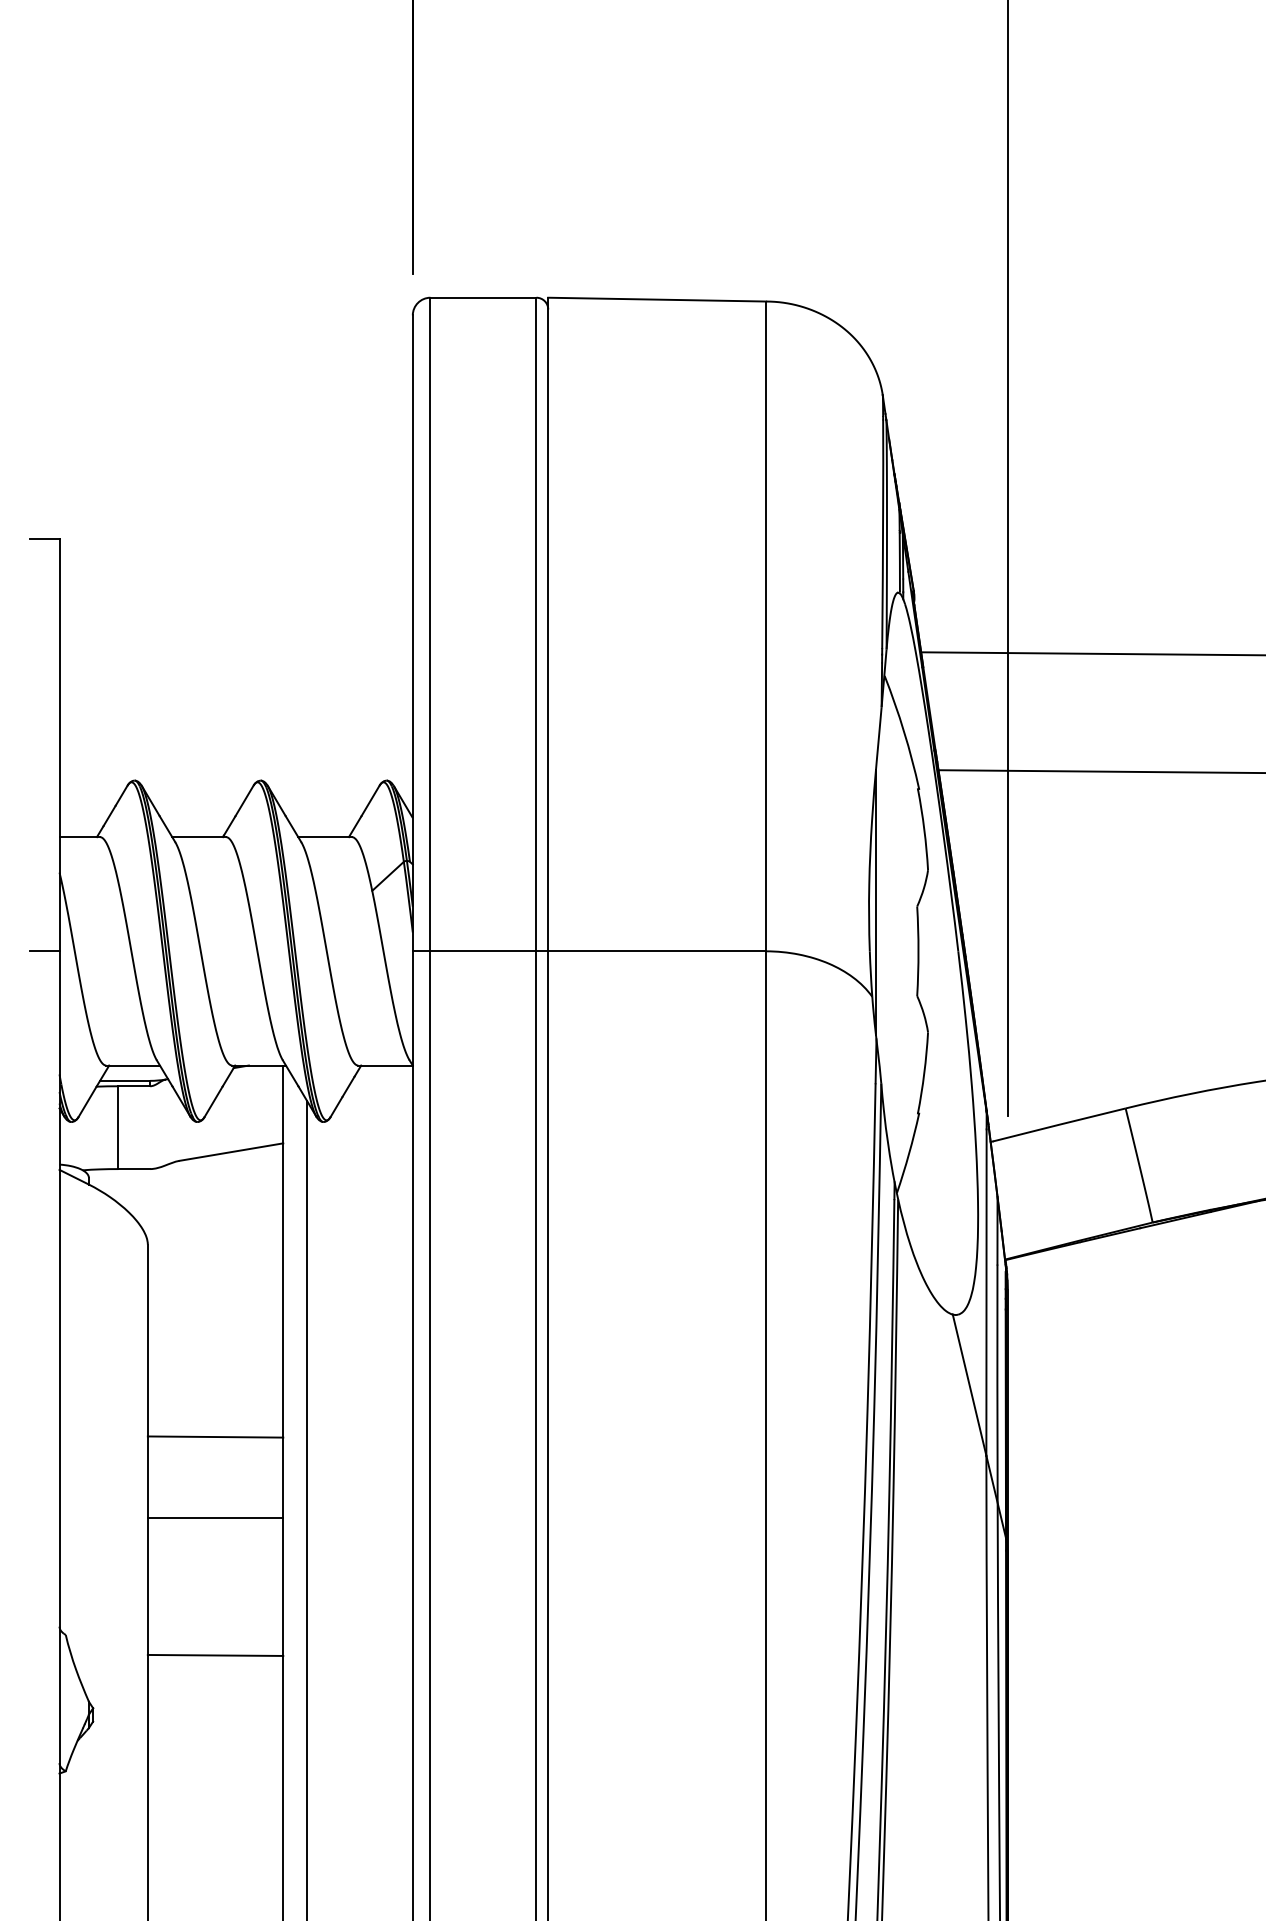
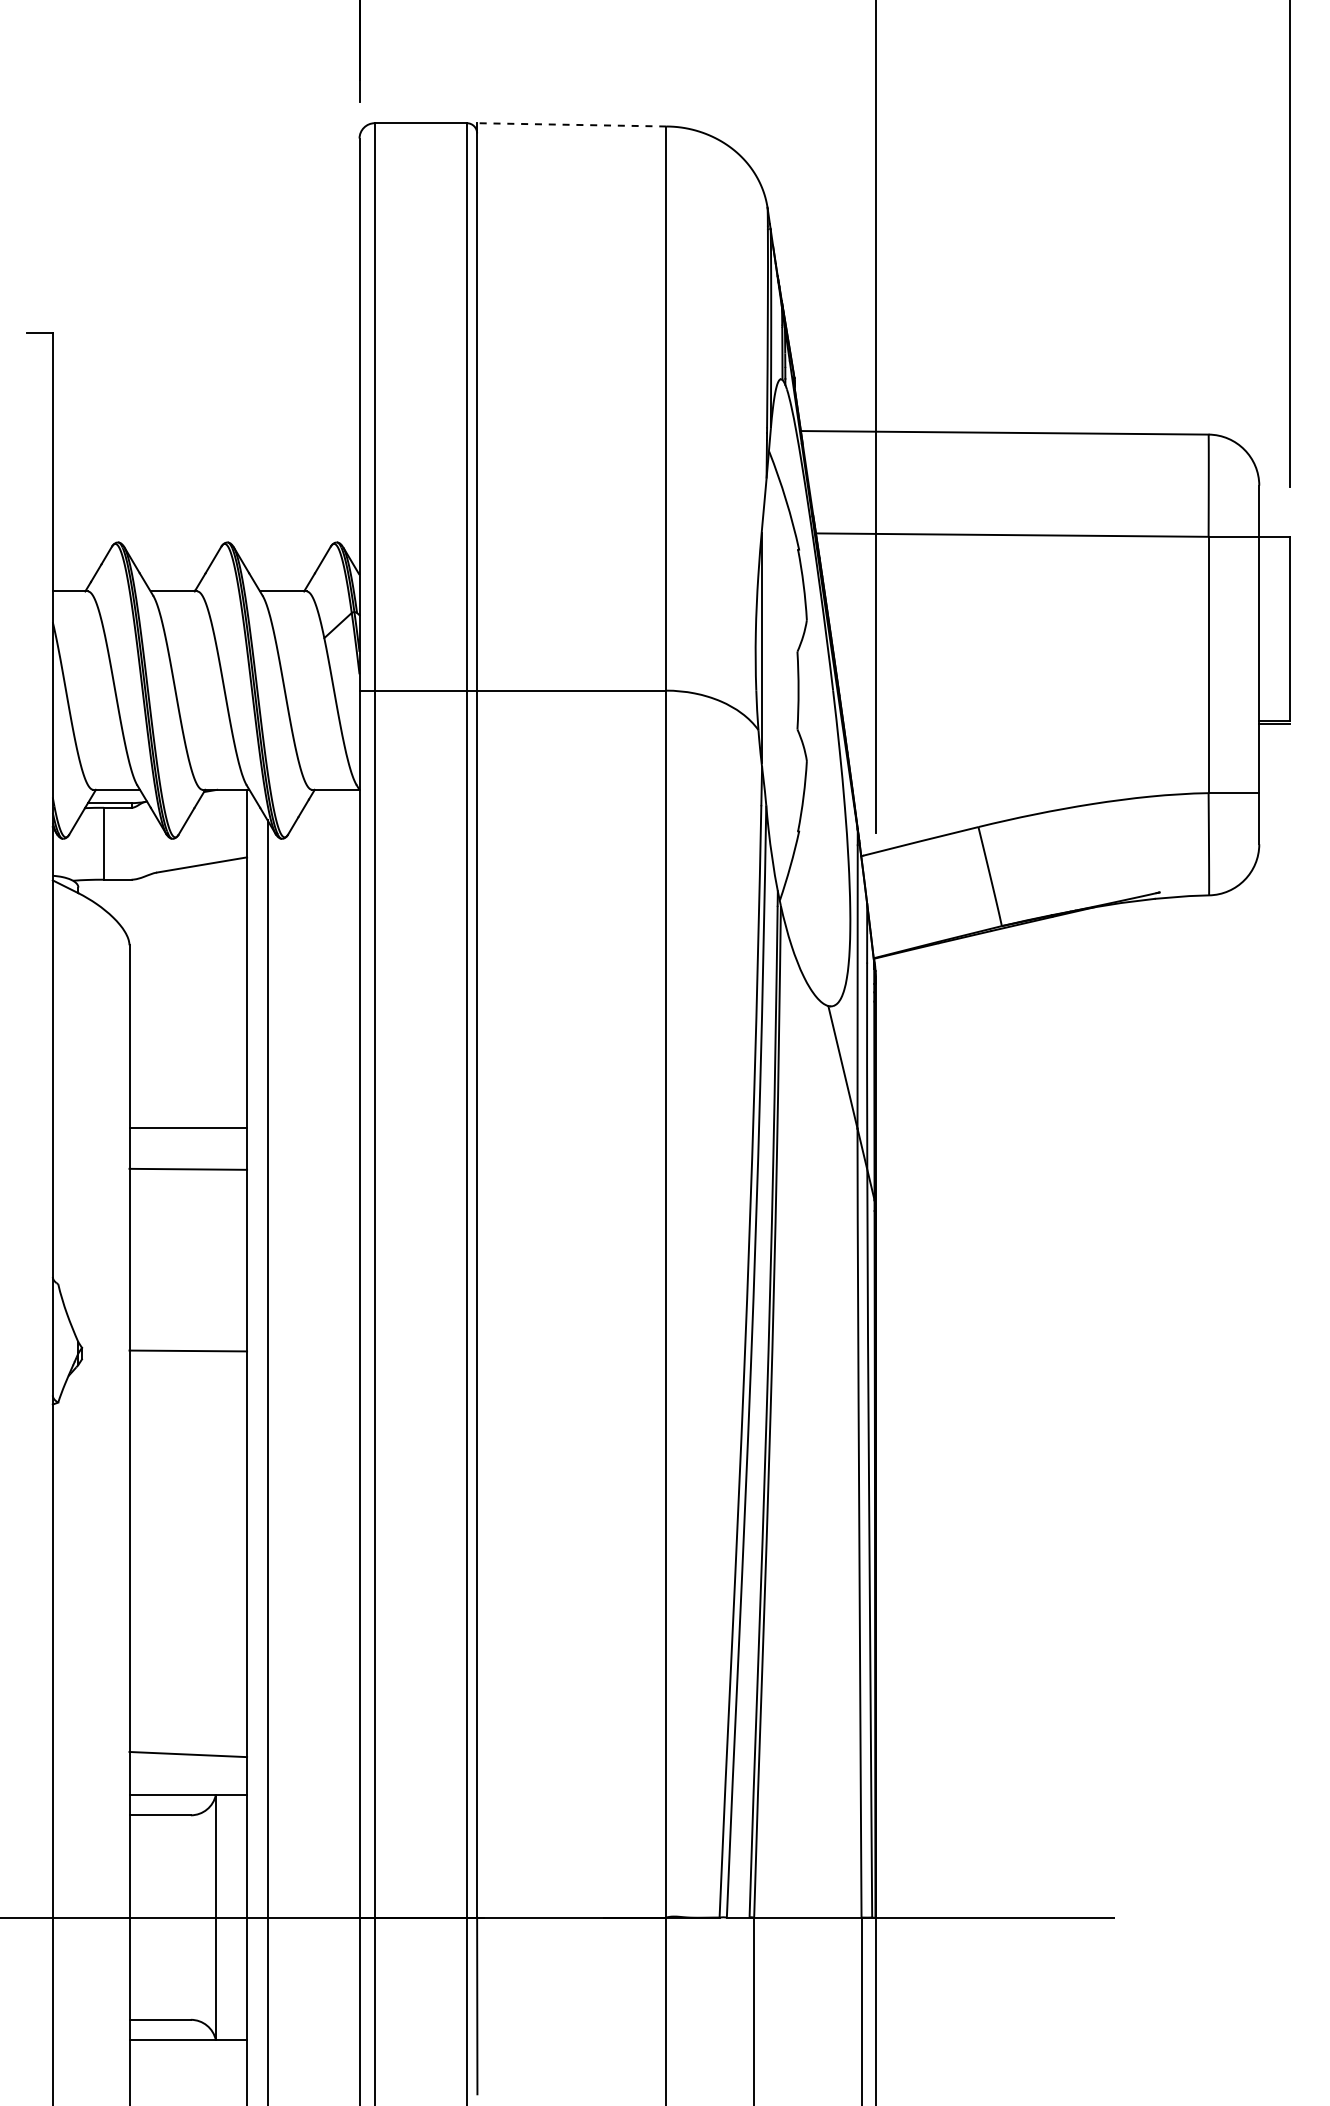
line: (656, 299) -> (571, 124), solid -> dashed
line: (44, 951) -> (39, 690), removed
line: (215, 1436) -> (188, 1168), moved
line: (215, 1517) -> (188, 1128), moved
line: (215, 1654) -> (188, 1350), moved

